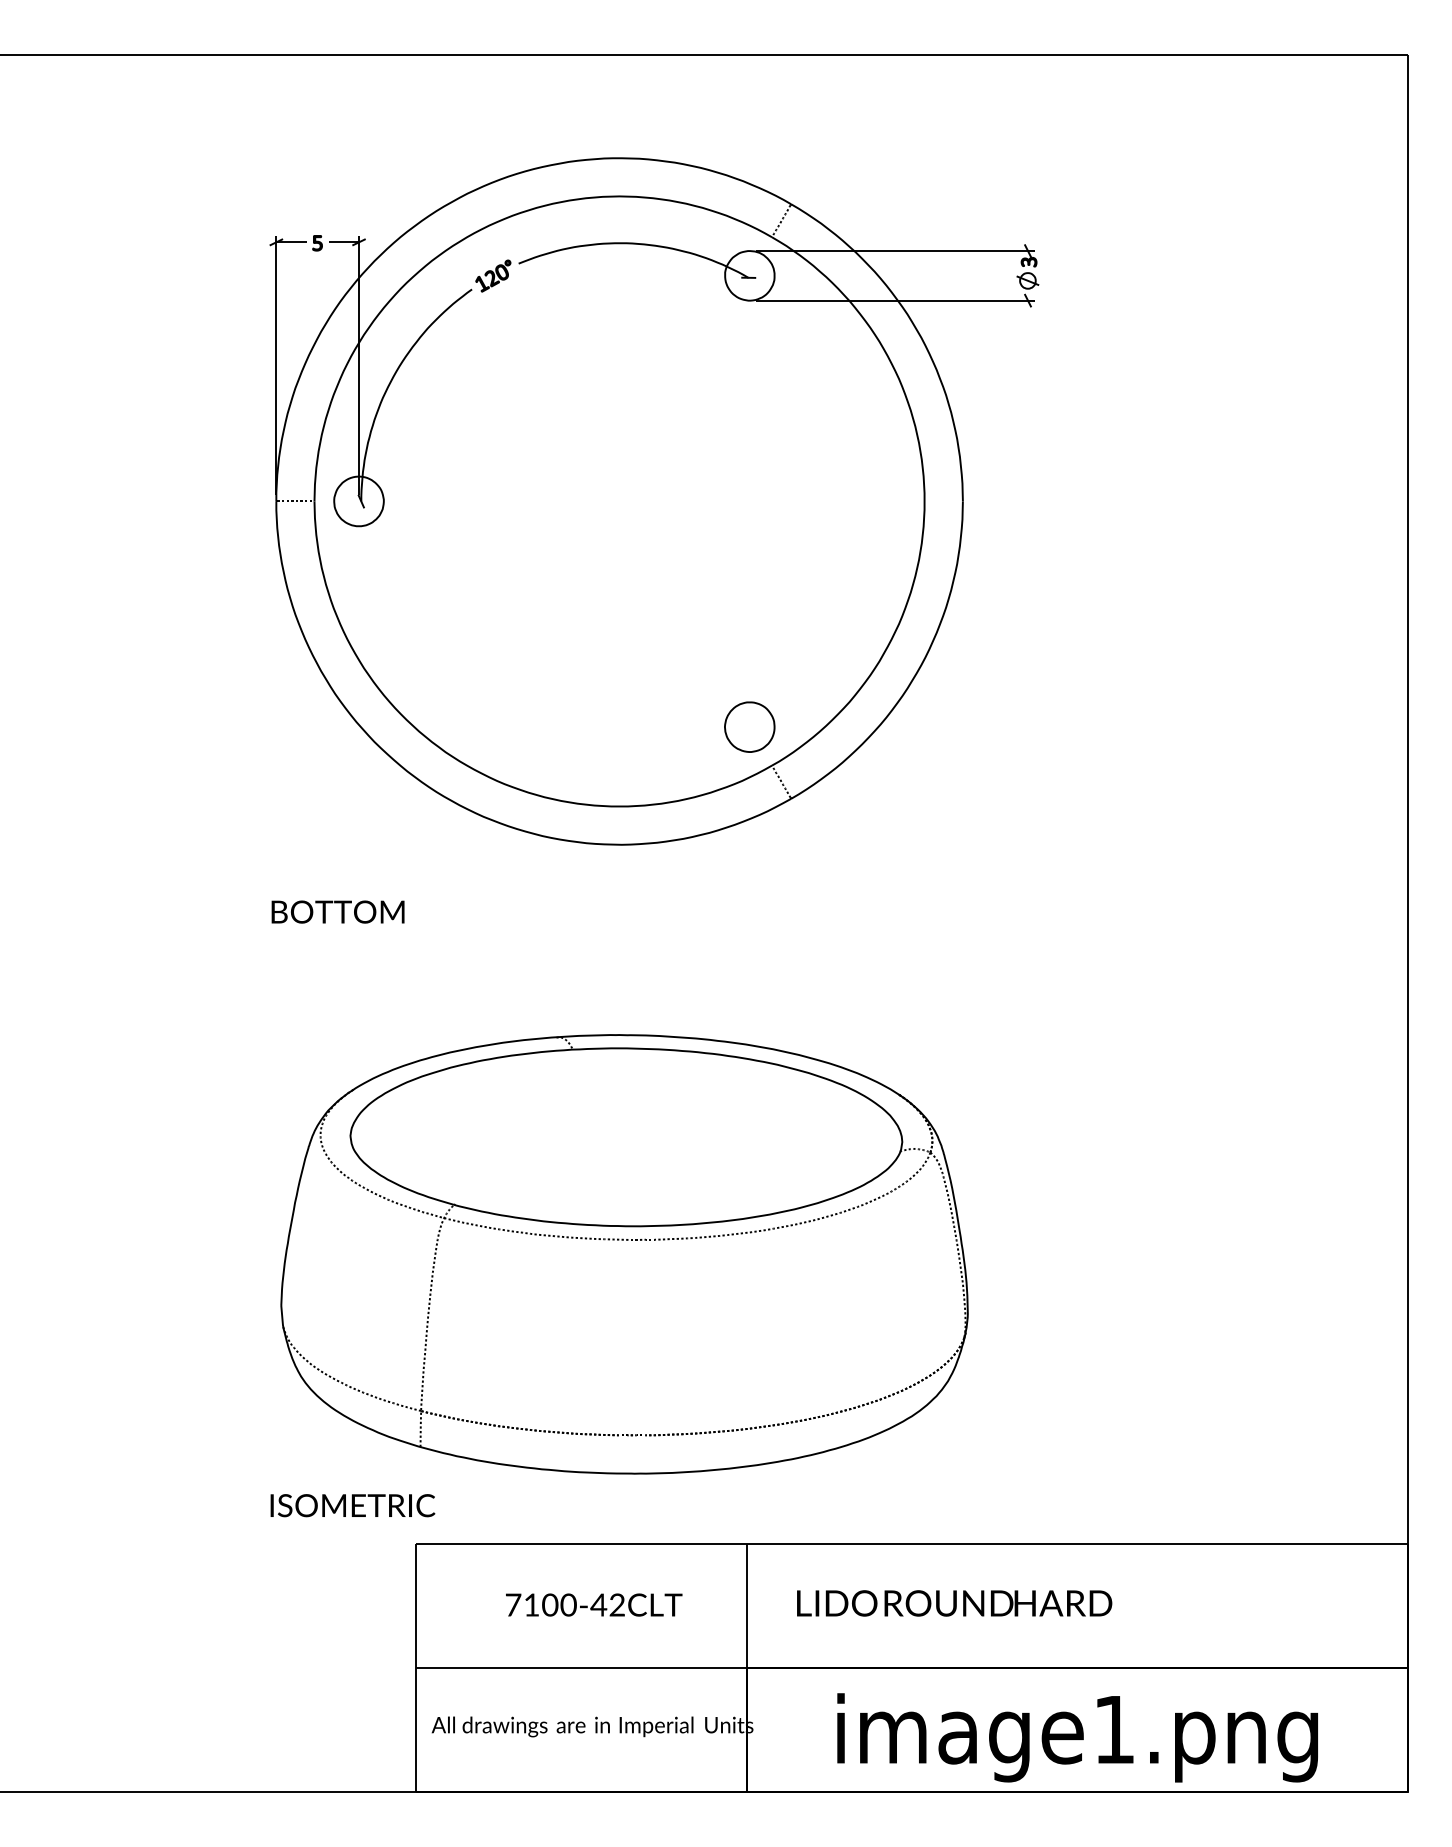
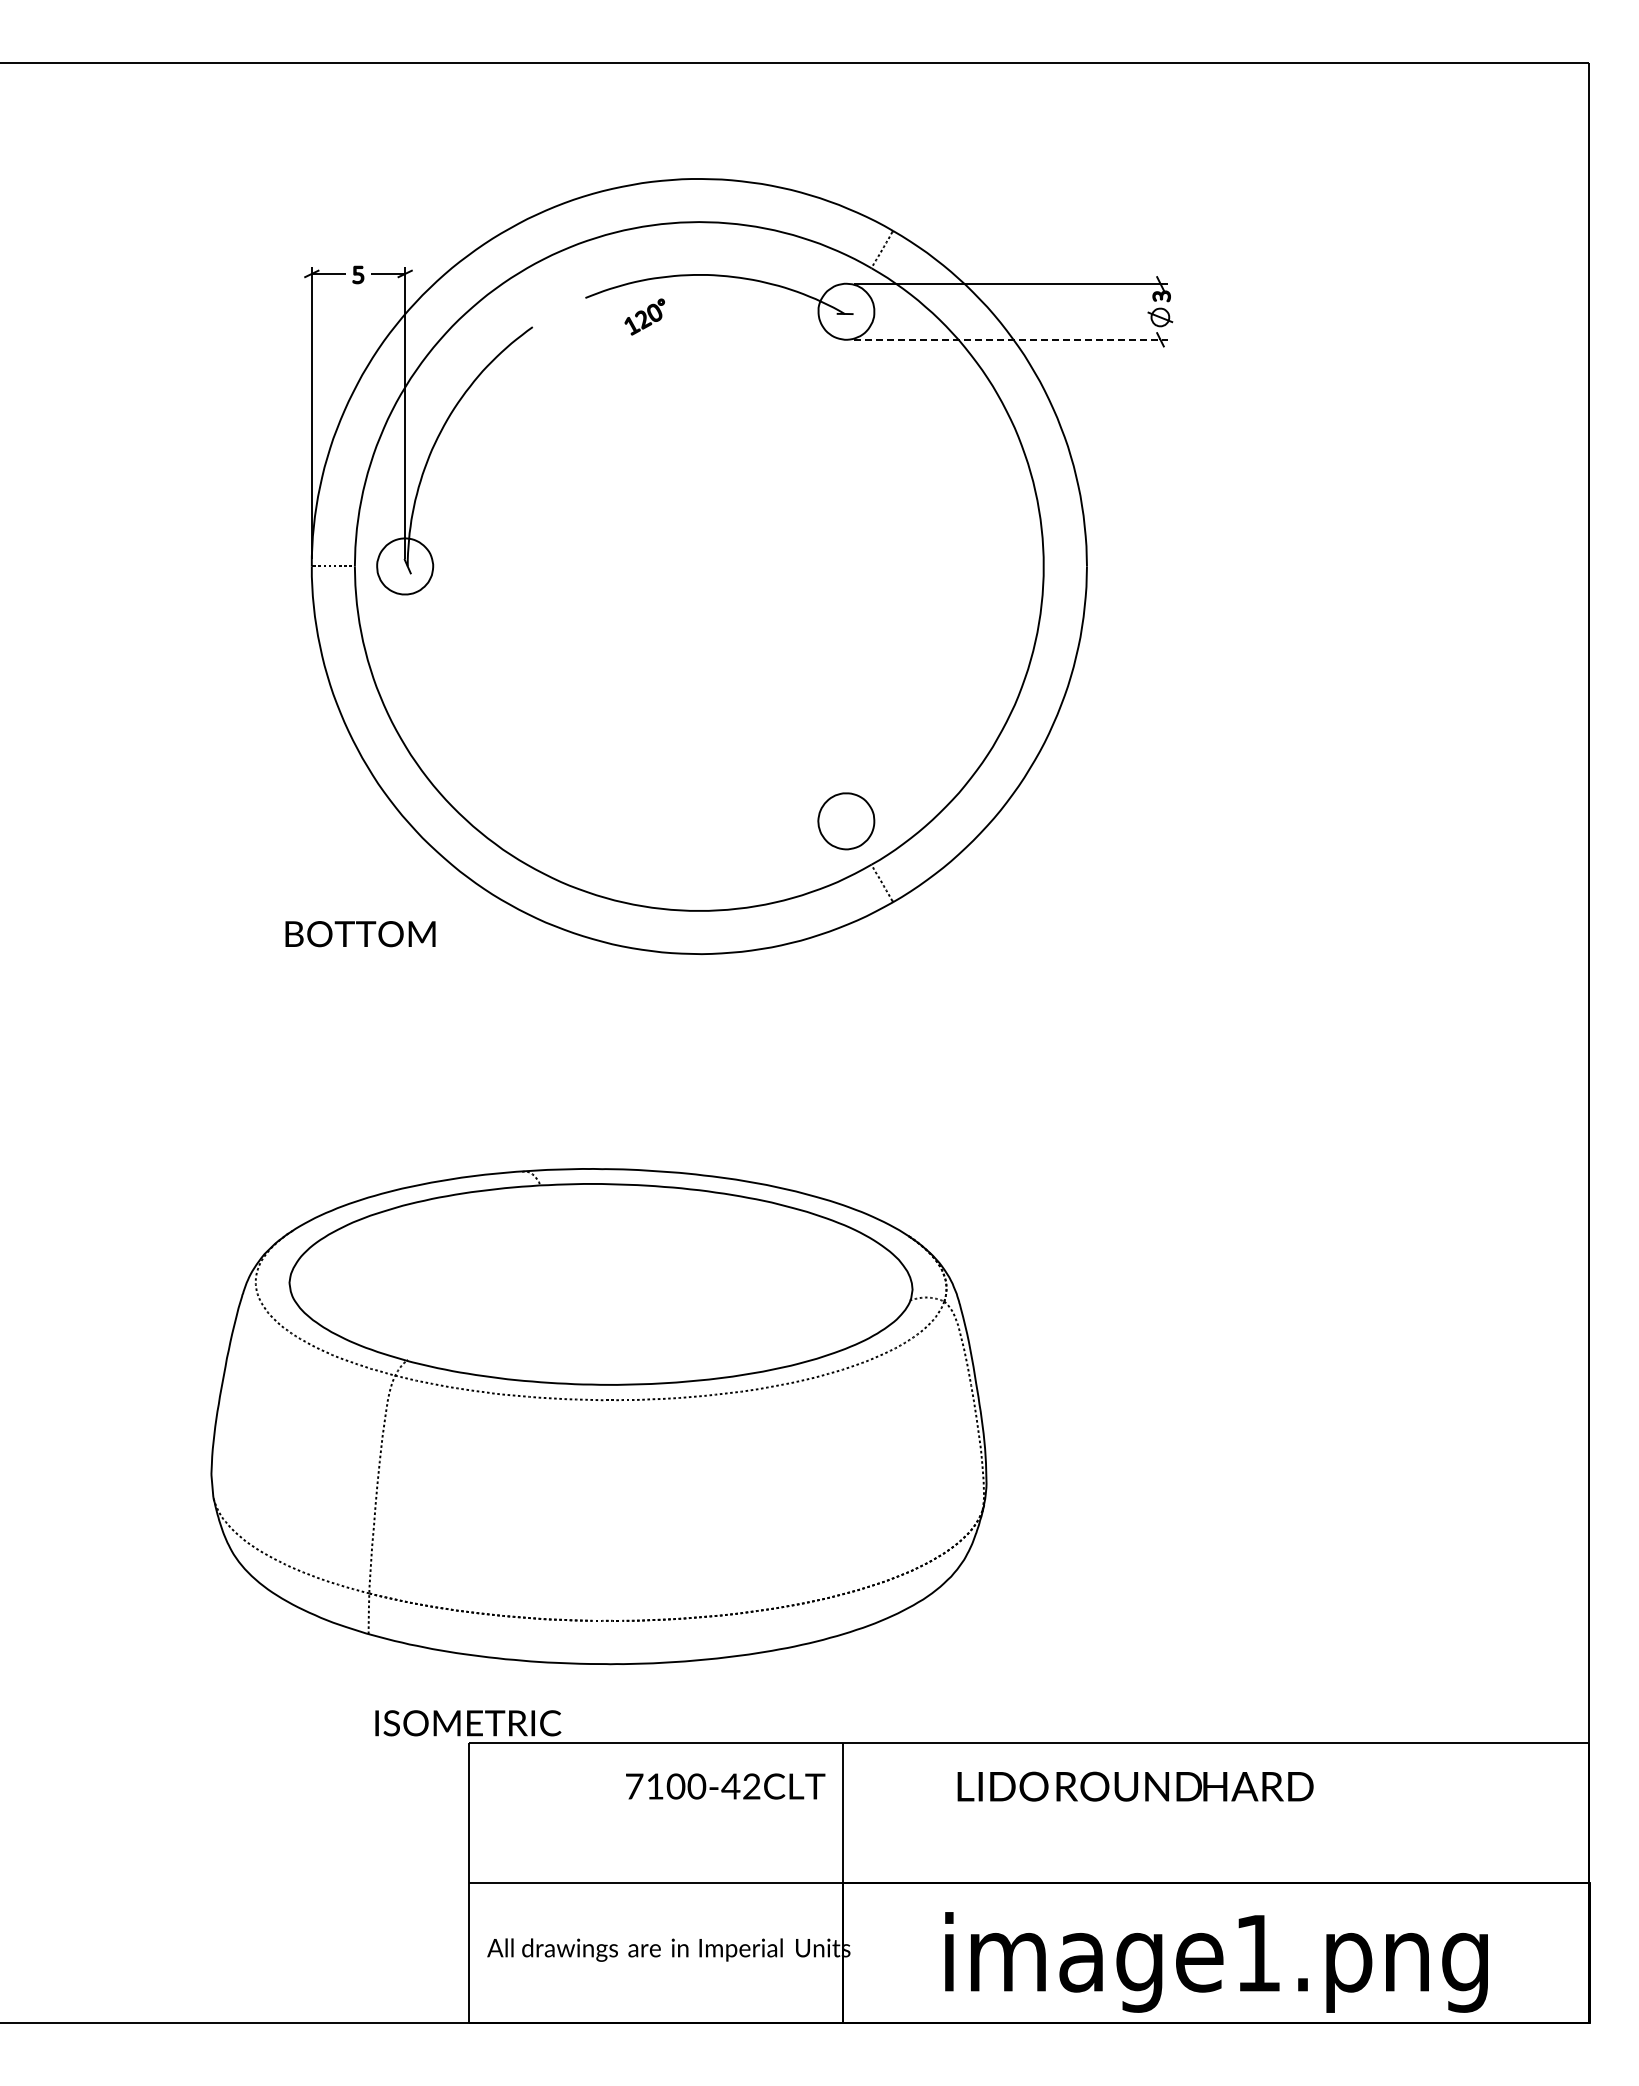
part: (493, 275) -> (644, 316), moved
line: (896, 300) -> (1011, 339), solid -> dashed
text: (338, 912) -> (360, 934), moved
part: (624, 1254) -> (598, 1416), moved
text: (353, 1505) -> (468, 1723), moved
text: (954, 1603) -> (1135, 1786), moved
text: (594, 1605) -> (725, 1786), moved

